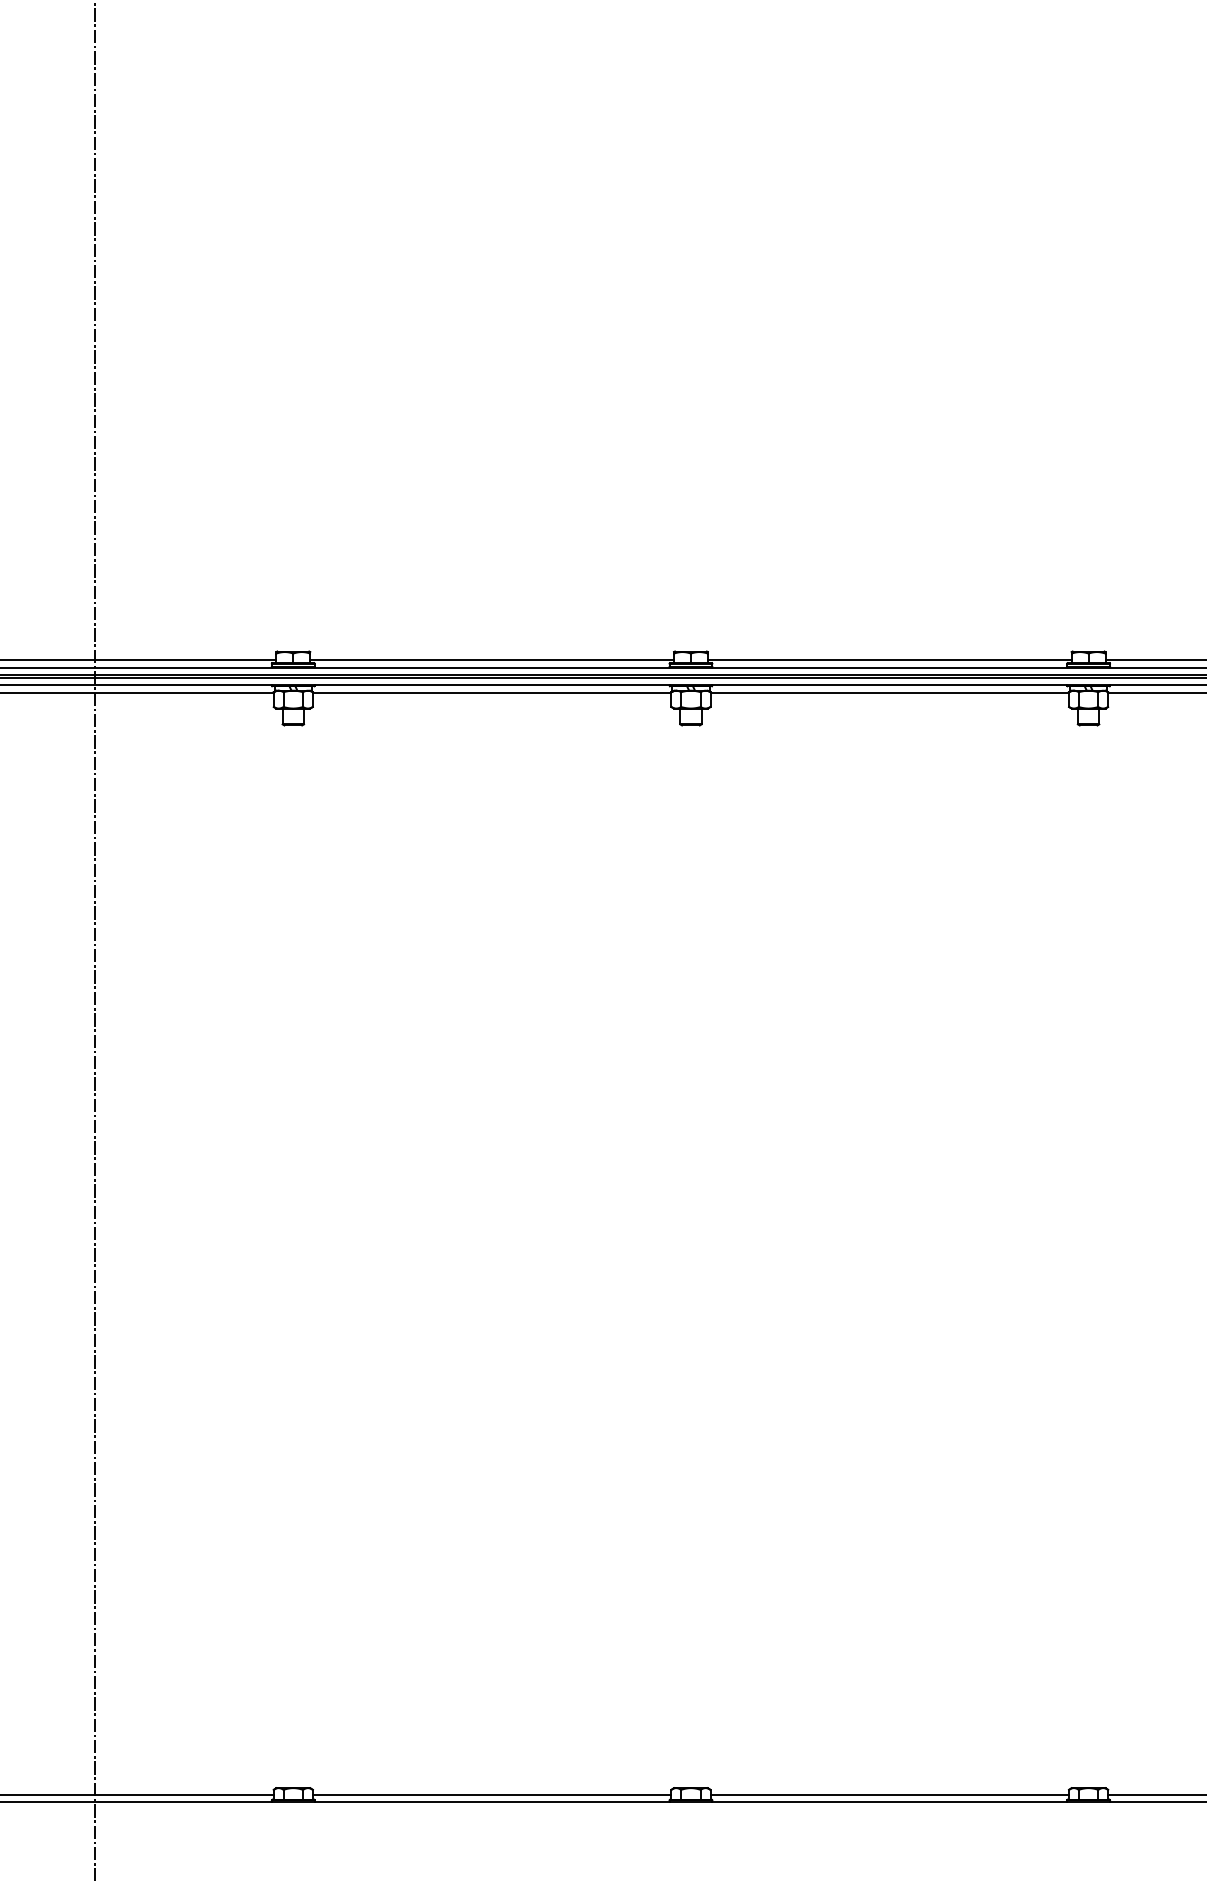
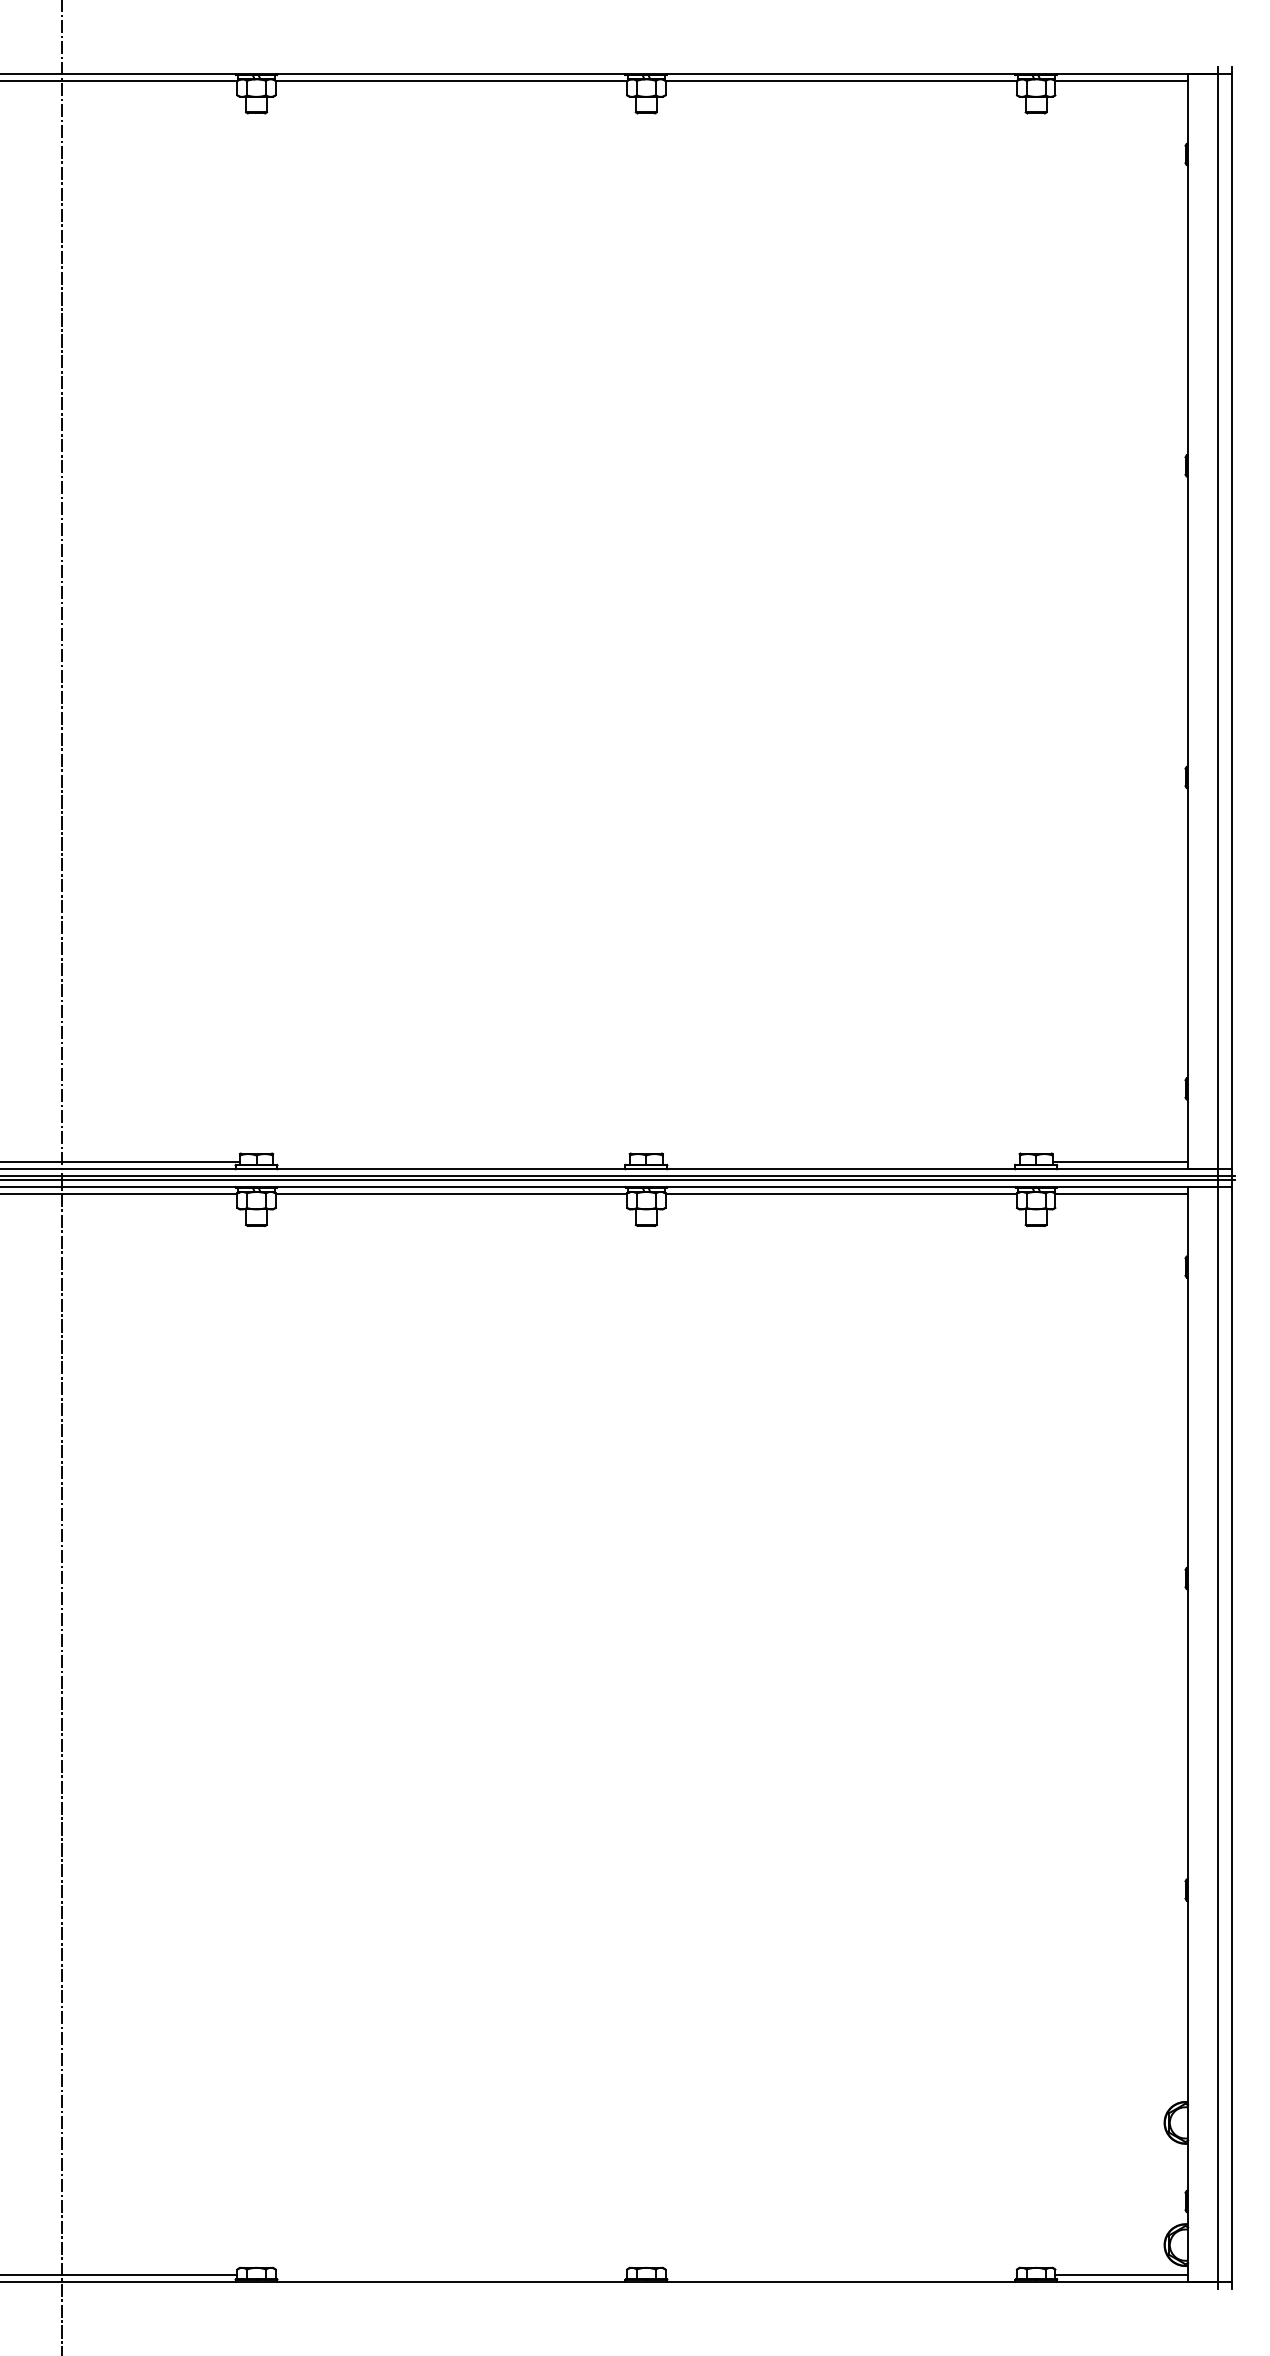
line: (492, 660) -> (451, 1162), removed
line: (888, 660) -> (840, 1162), removed
line: (492, 1794) -> (451, 2274), removed
line: (888, 1794) -> (840, 2274), removed

